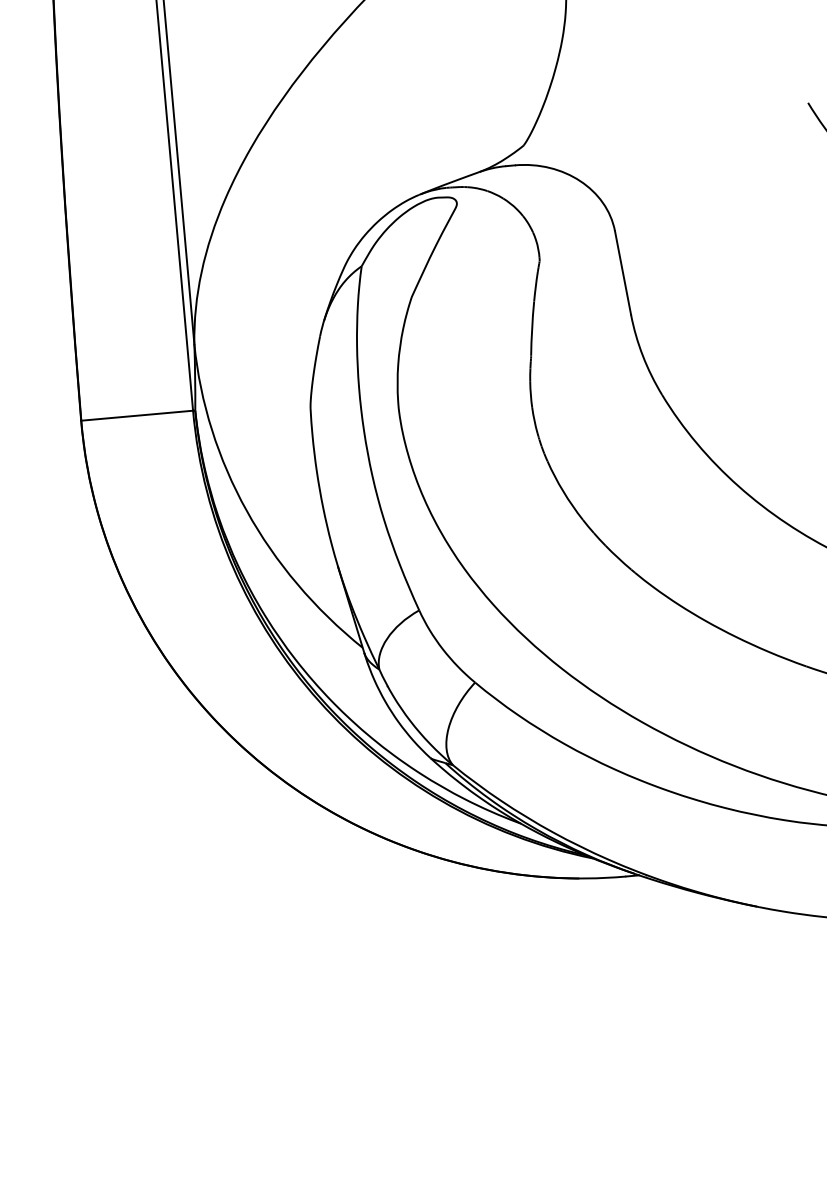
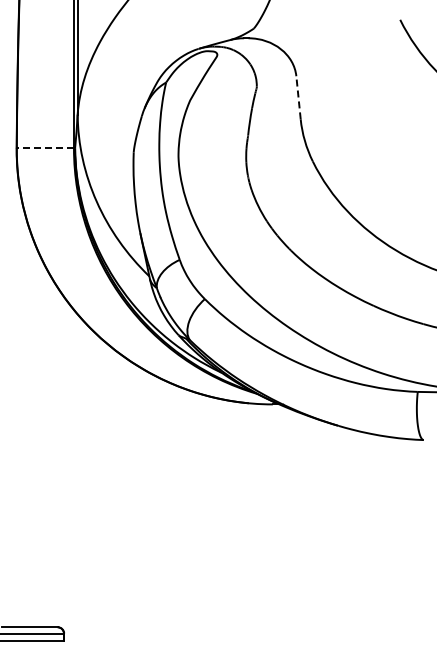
line: (622, 272) -> (298, 97), solid -> dashed
line: (137, 416) -> (45, 148), solid -> dashed

